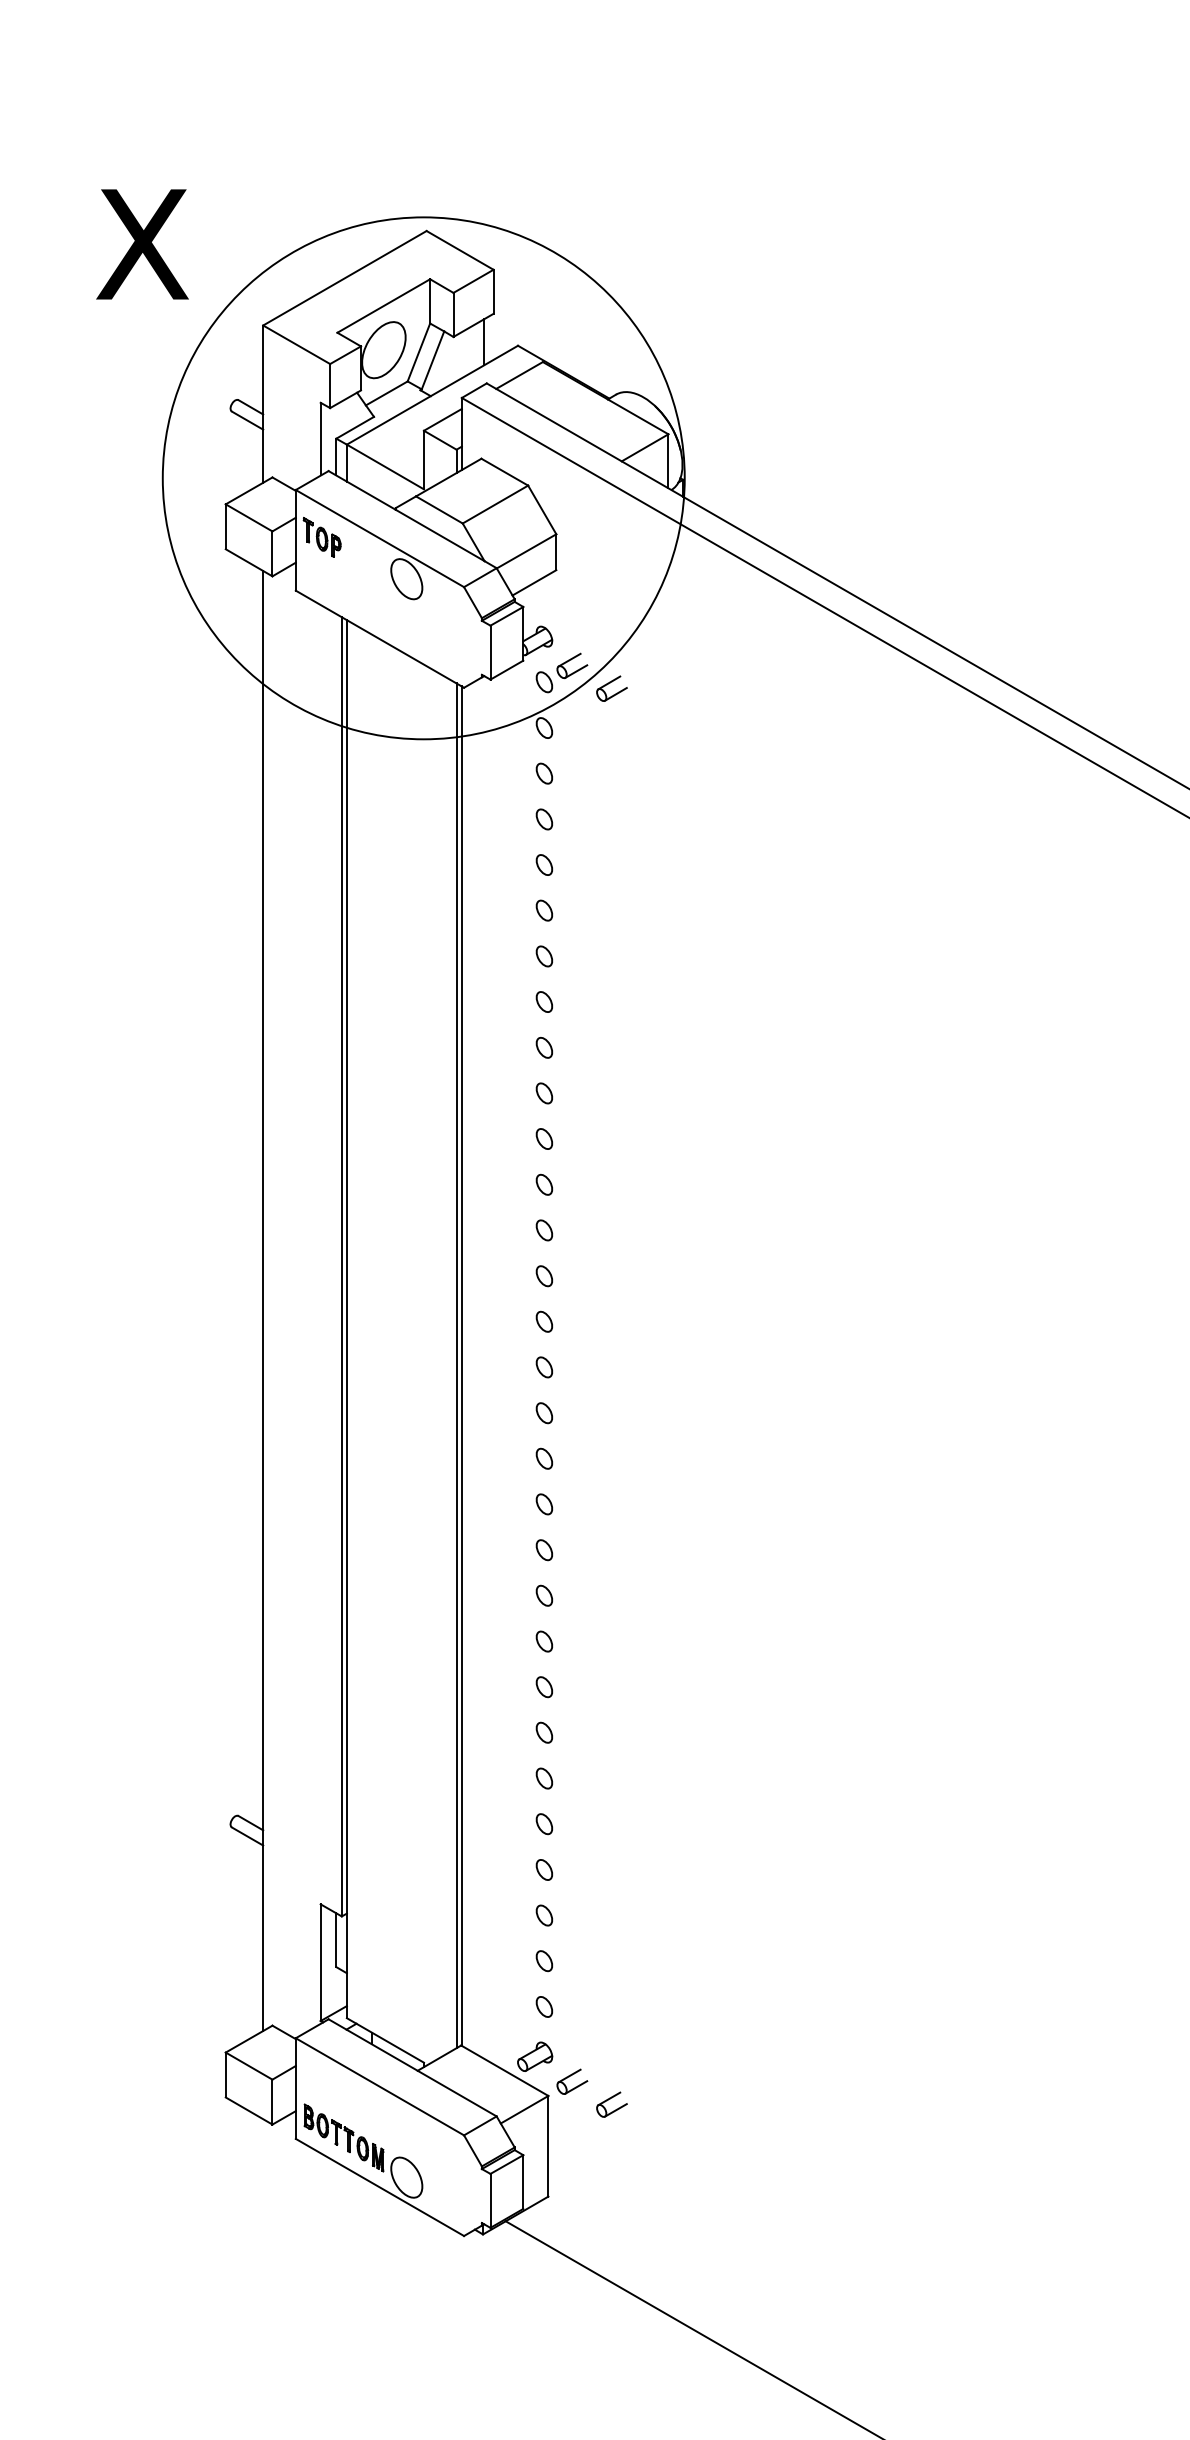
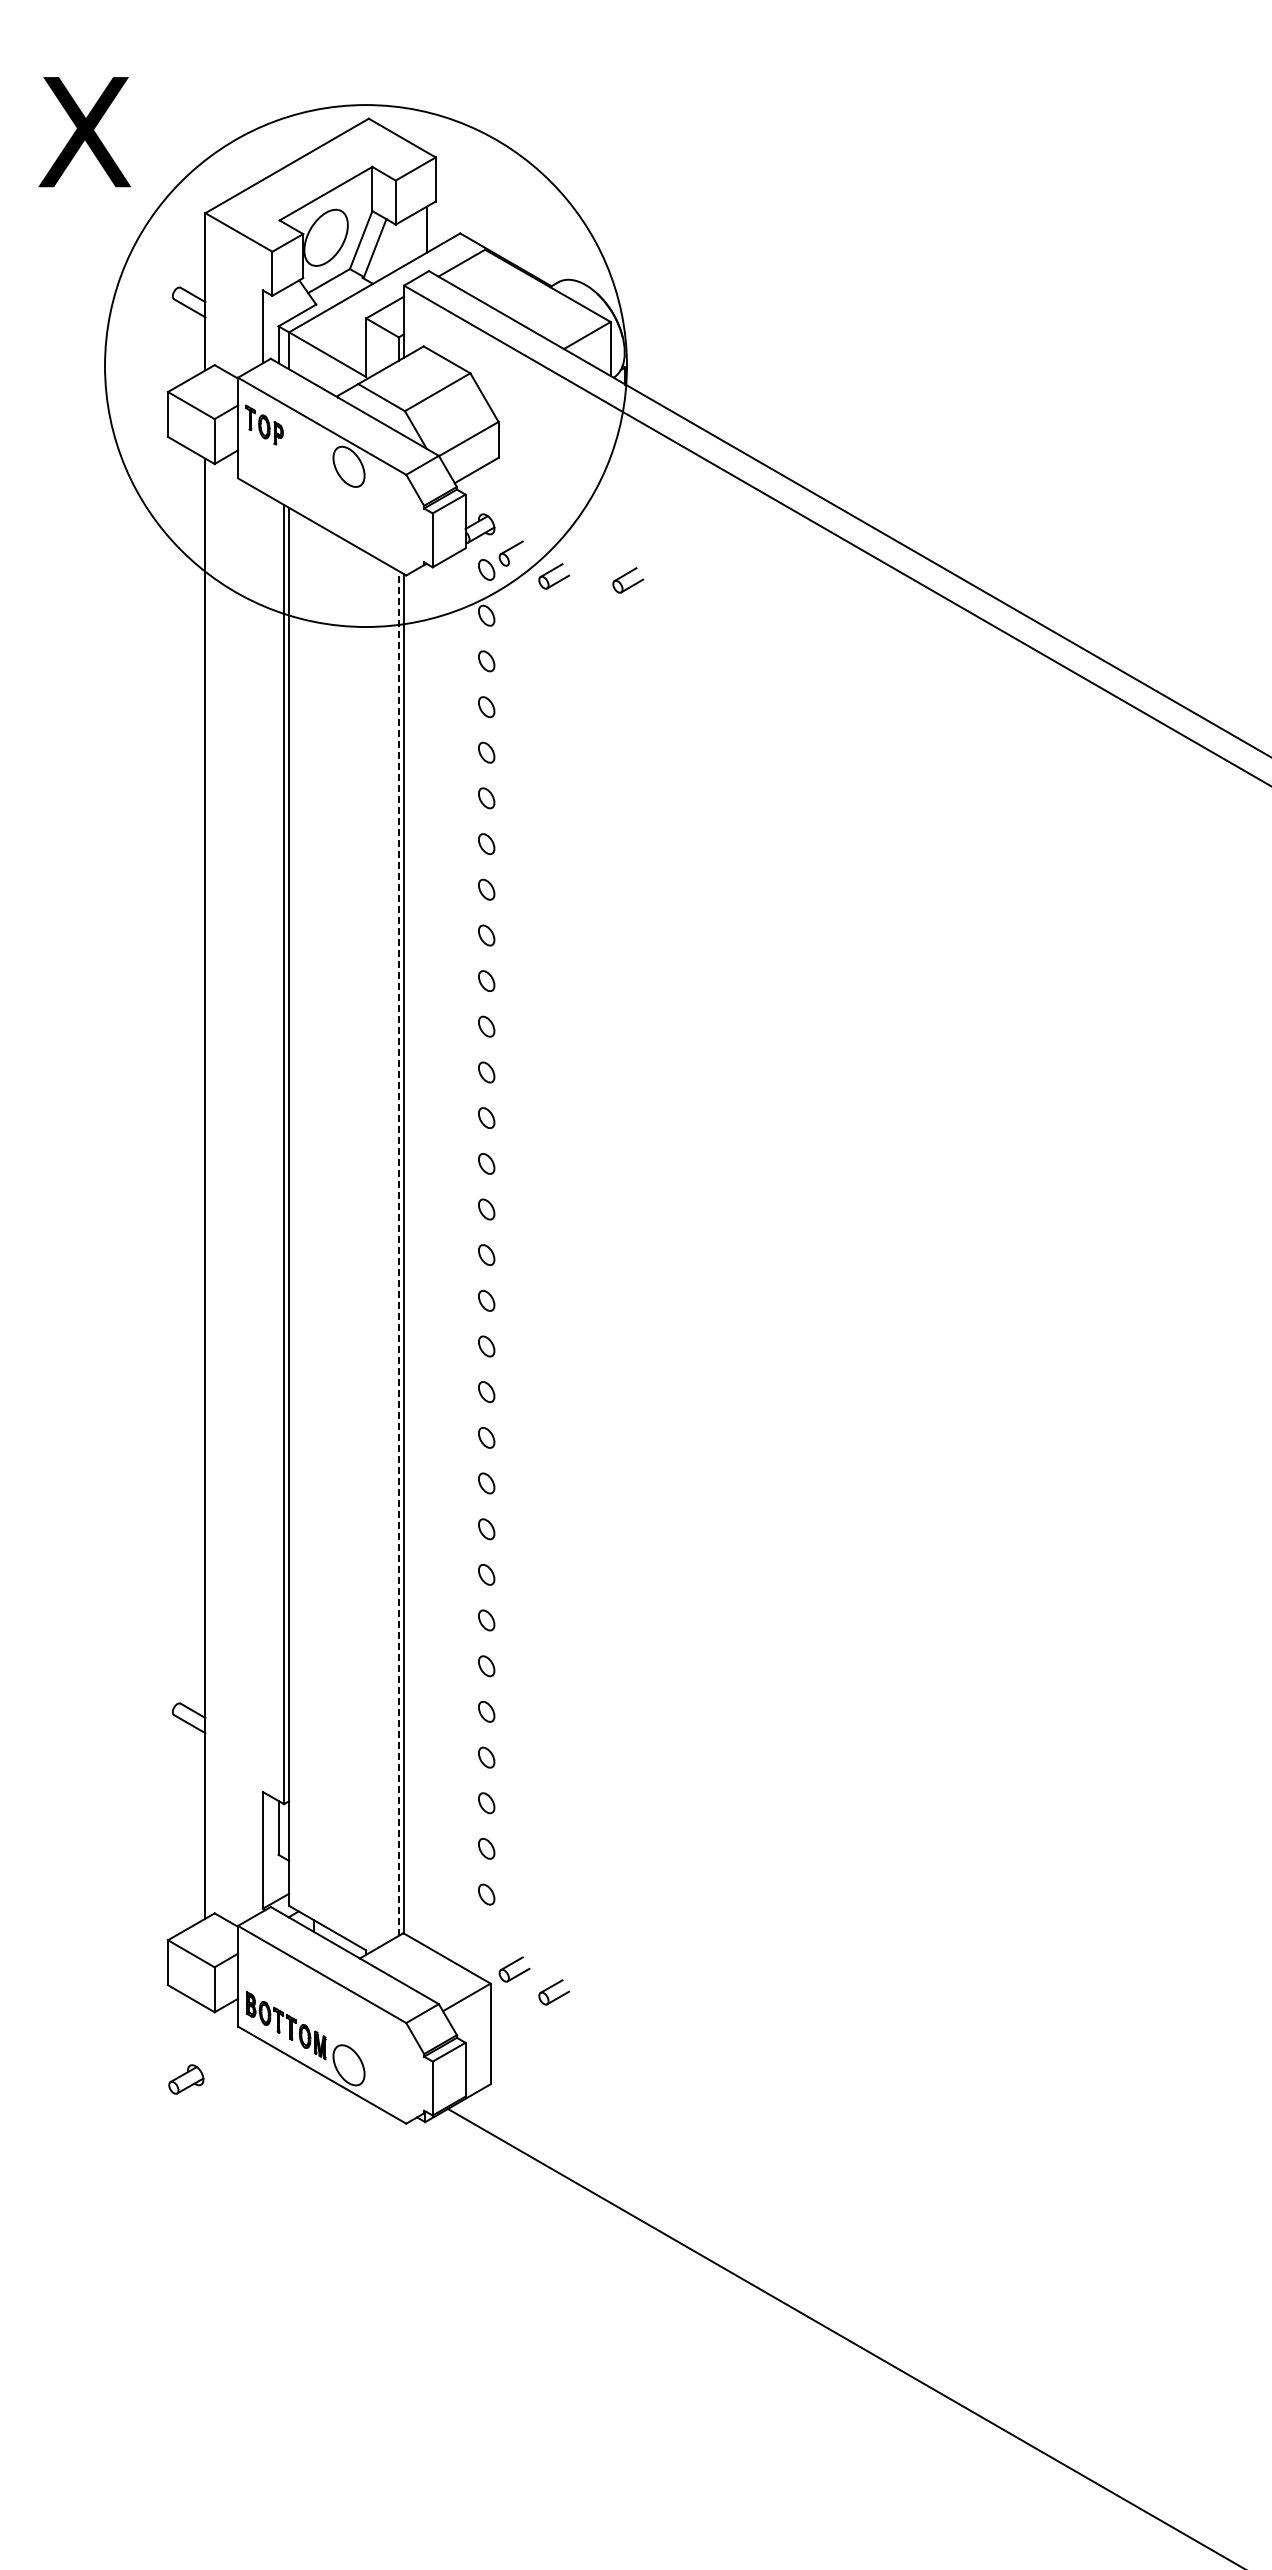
line: (576, 671) -> (518, 559), removed
part: (685, 692) -> (627, 580), added
line: (456, 1365) -> (398, 1253), solid -> dashed
part: (535, 2056) -> (186, 2079), moved

